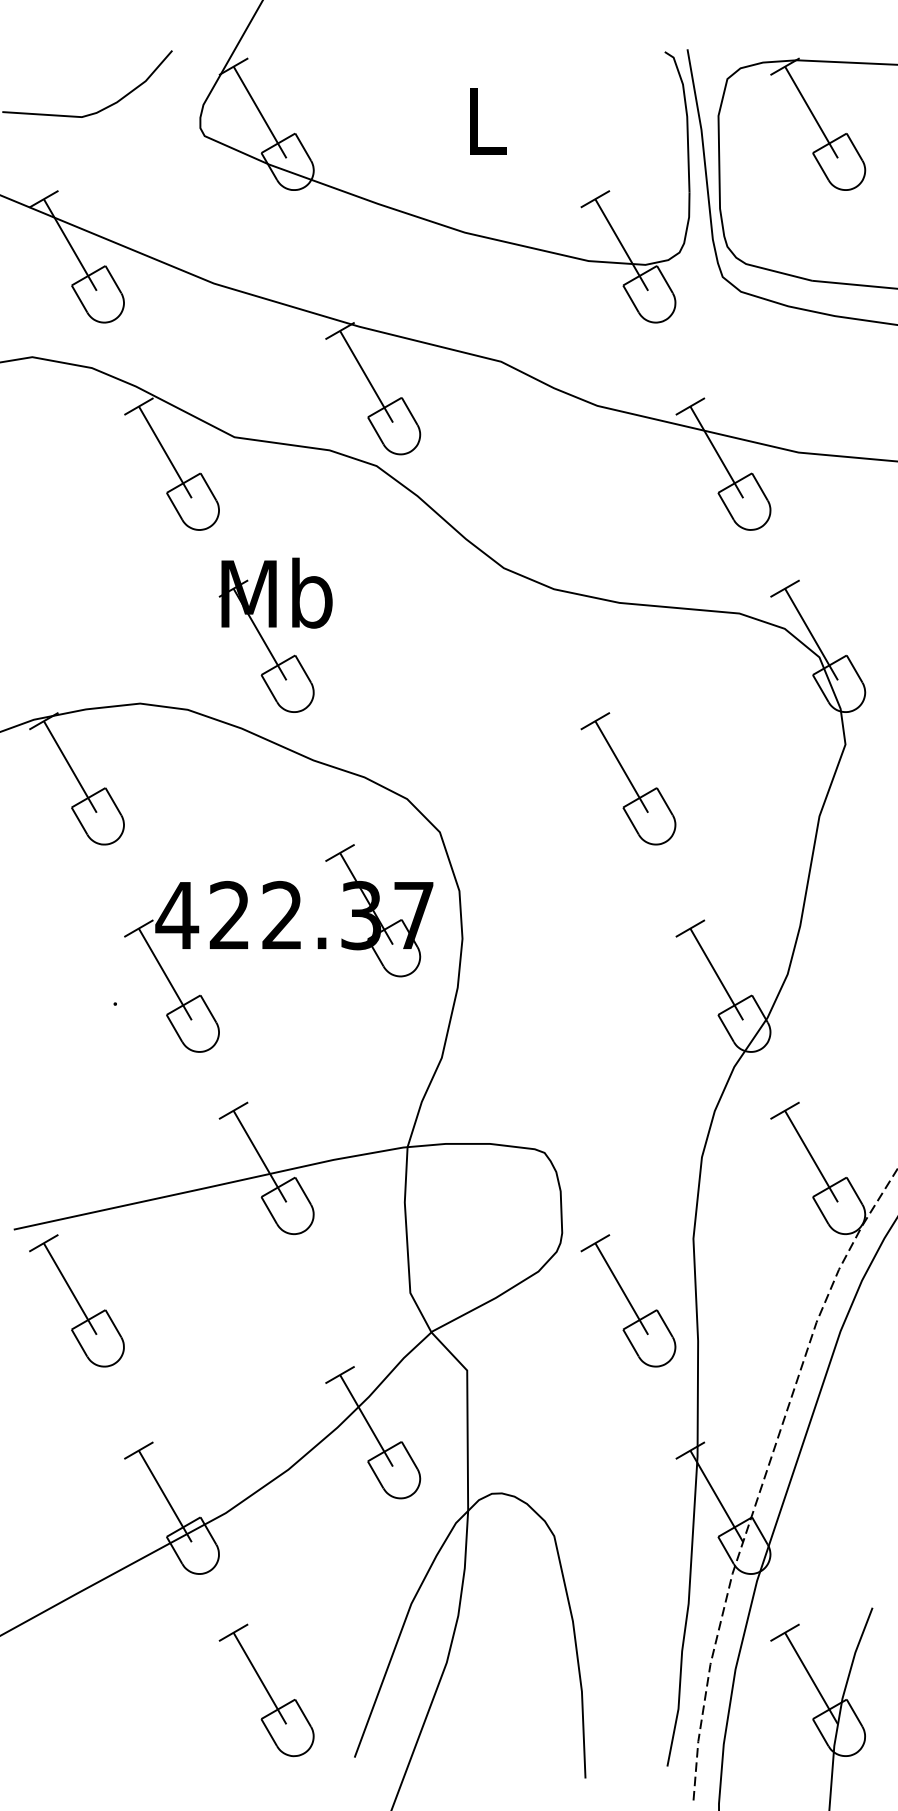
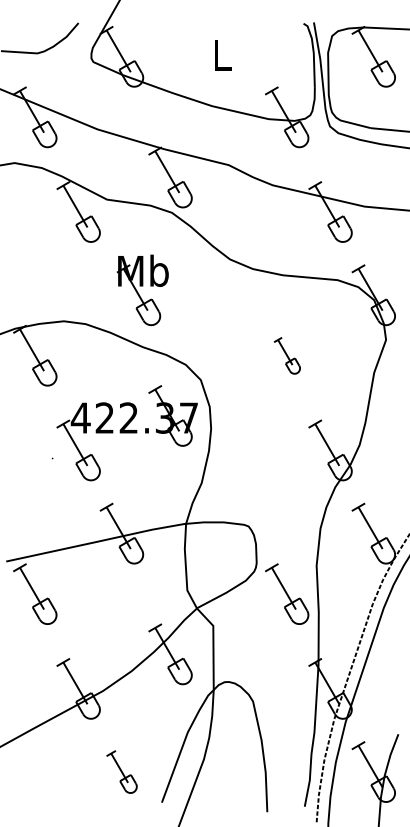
part: (274, 636) -> (142, 290), moved
part: (629, 778) -> (287, 355), size x0.6
part: (266, 1689) -> (121, 771), size x0.7

